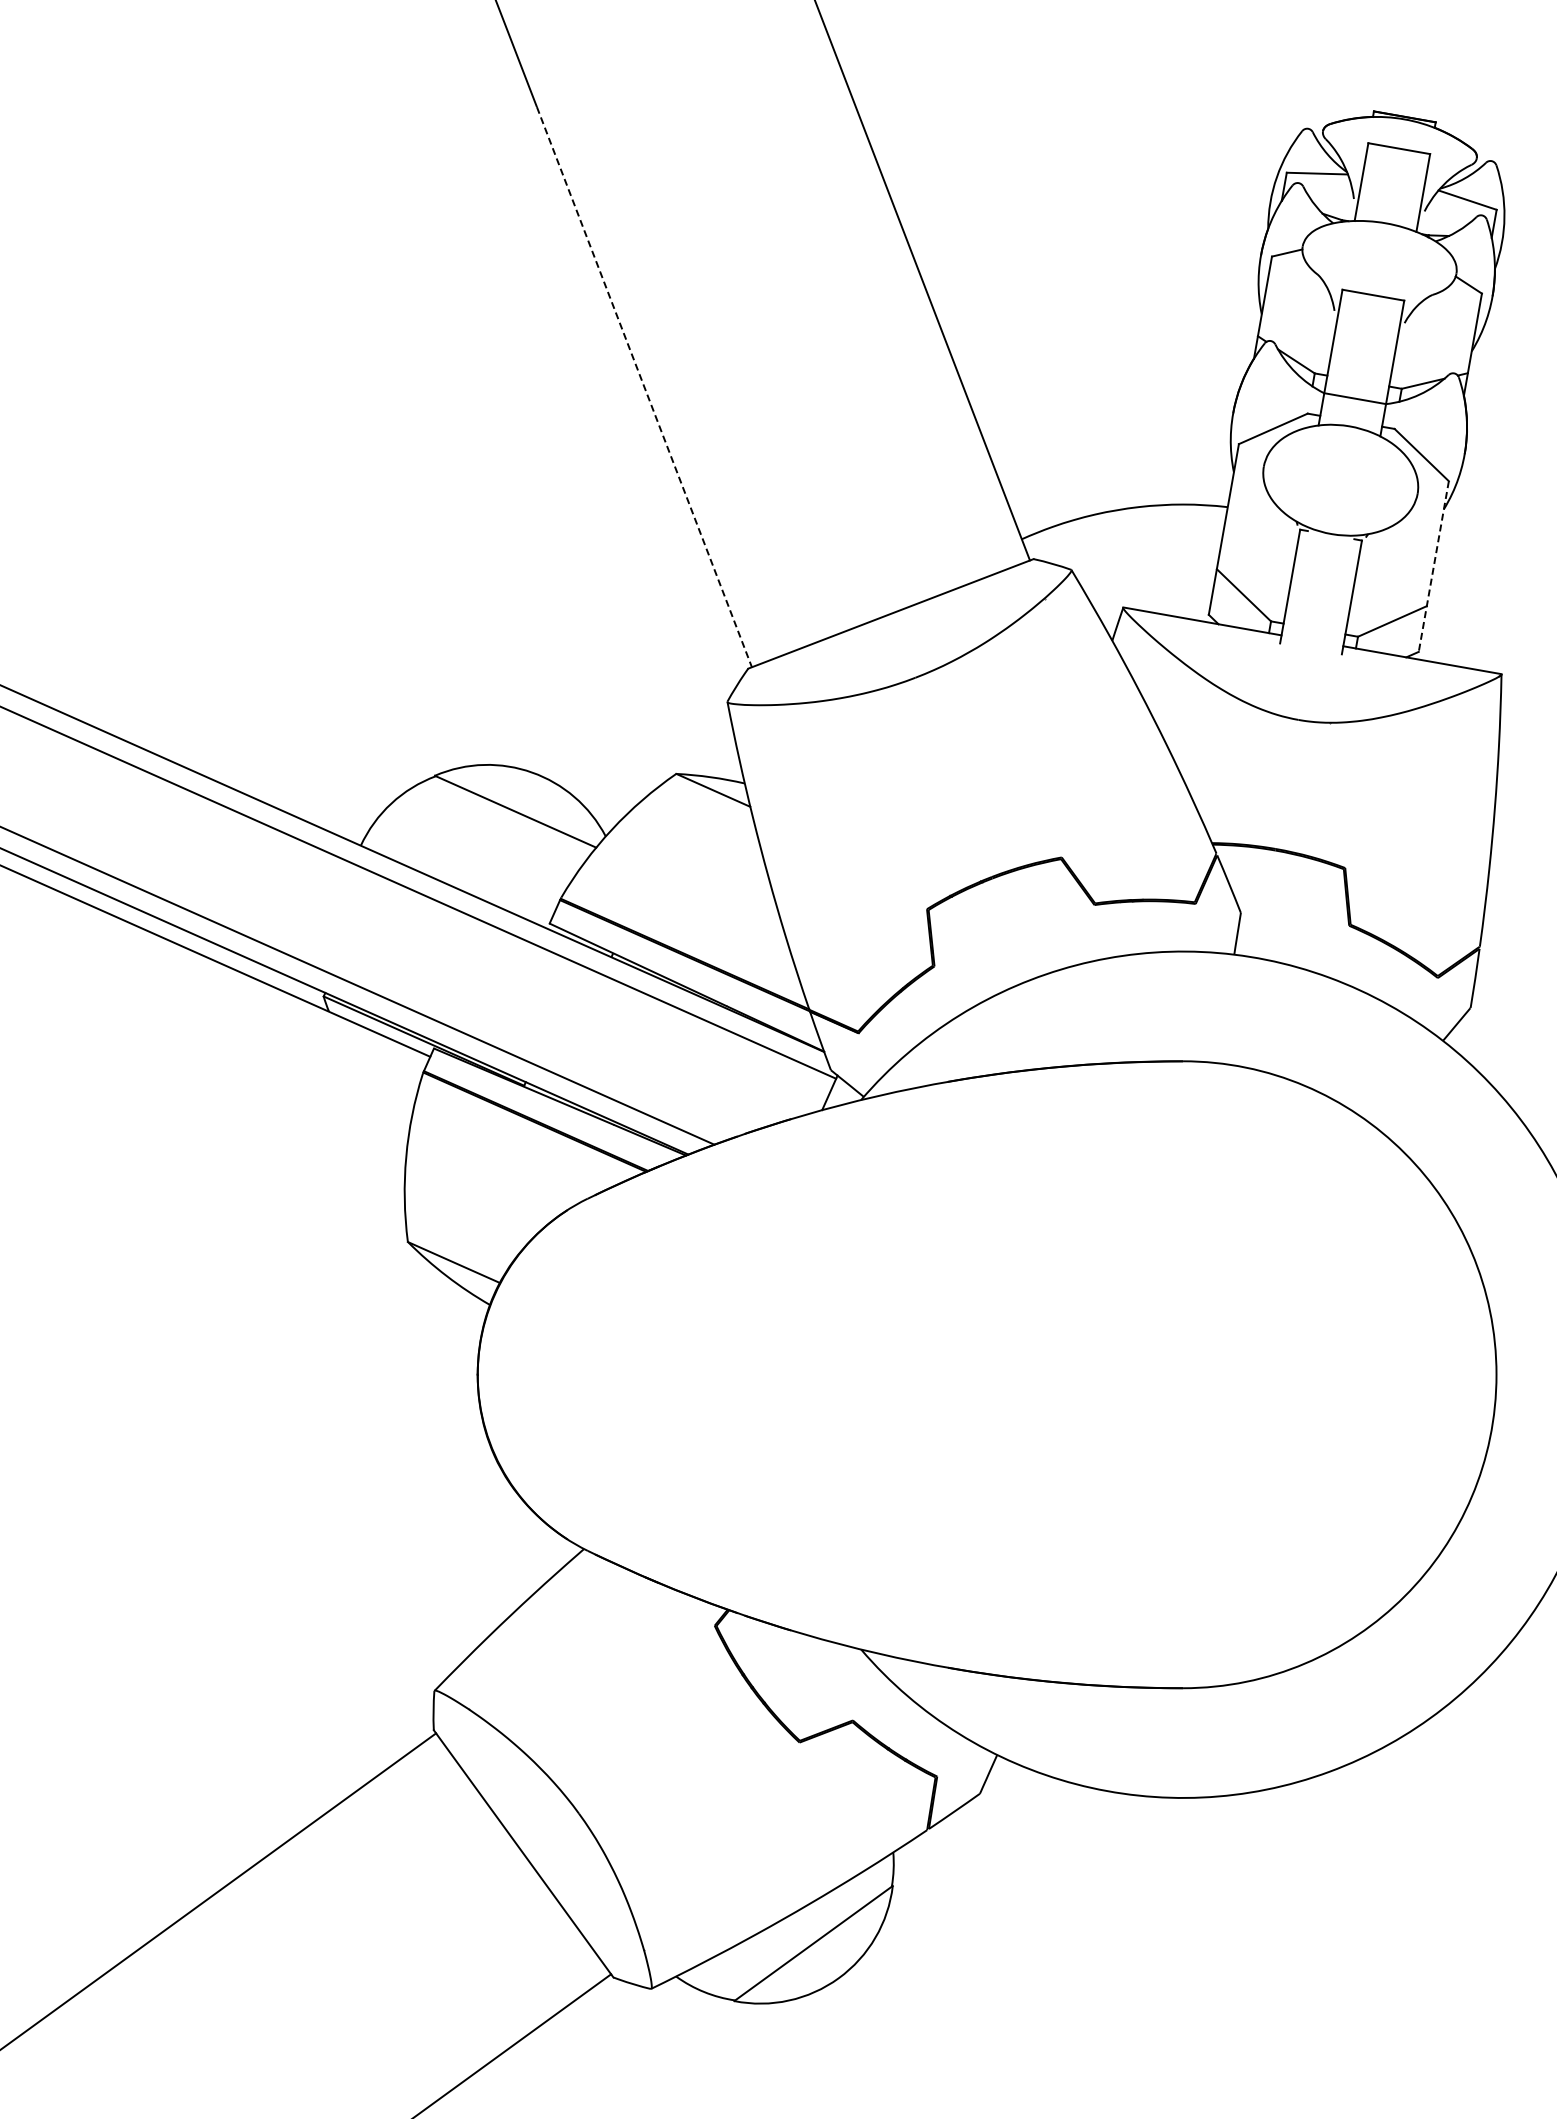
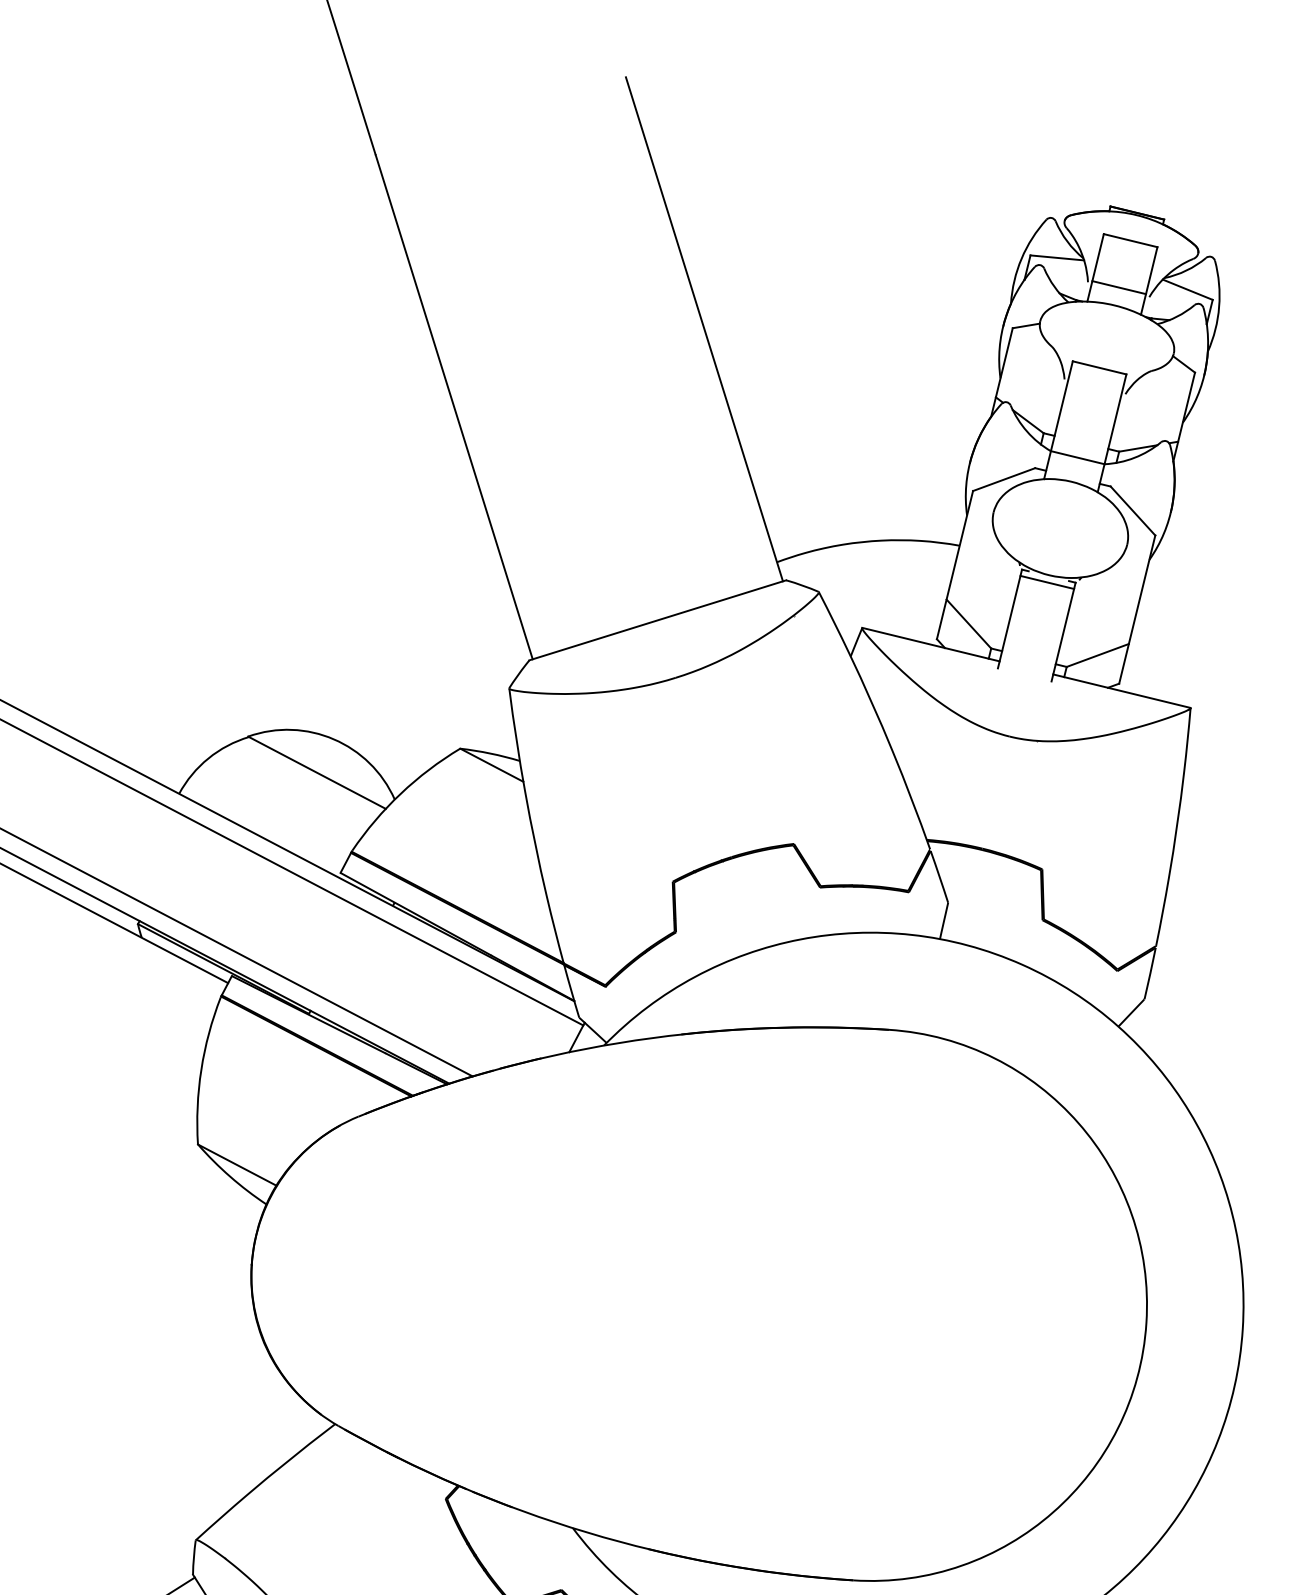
line: (1389, 202) -> (1119, 287), added
line: (644, 387) -> (454, 407), dashed -> solid
line: (1329, 541) -> (1047, 581), added
line: (1433, 566) -> (1136, 609), dashed -> solid

